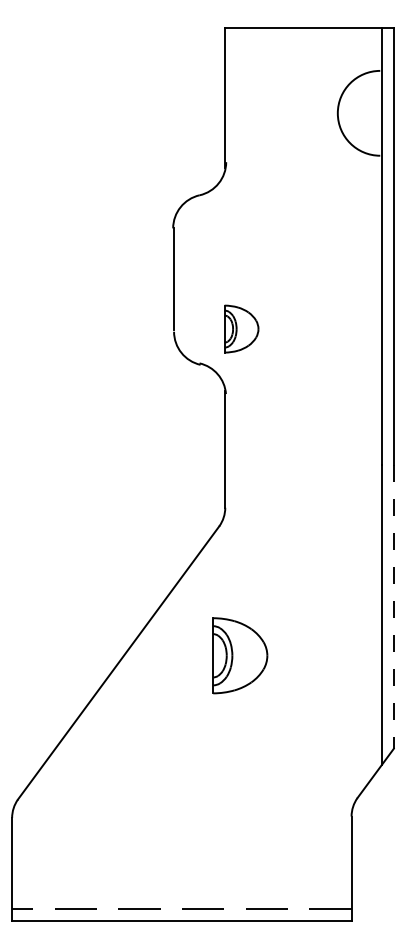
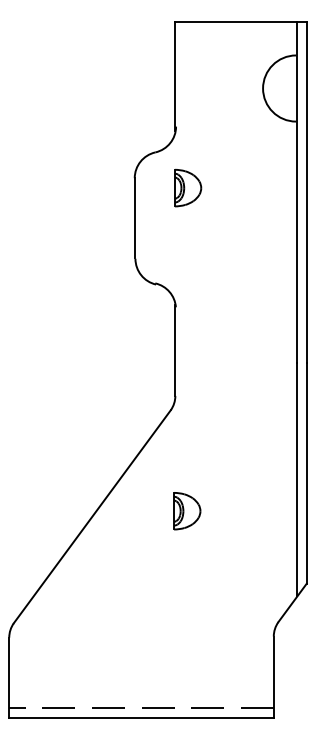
part: (241, 328) -> (188, 187), moved
line: (393, 607) -> (306, 473), dashed -> solid
part: (240, 655) -> (187, 511), size x0.62

